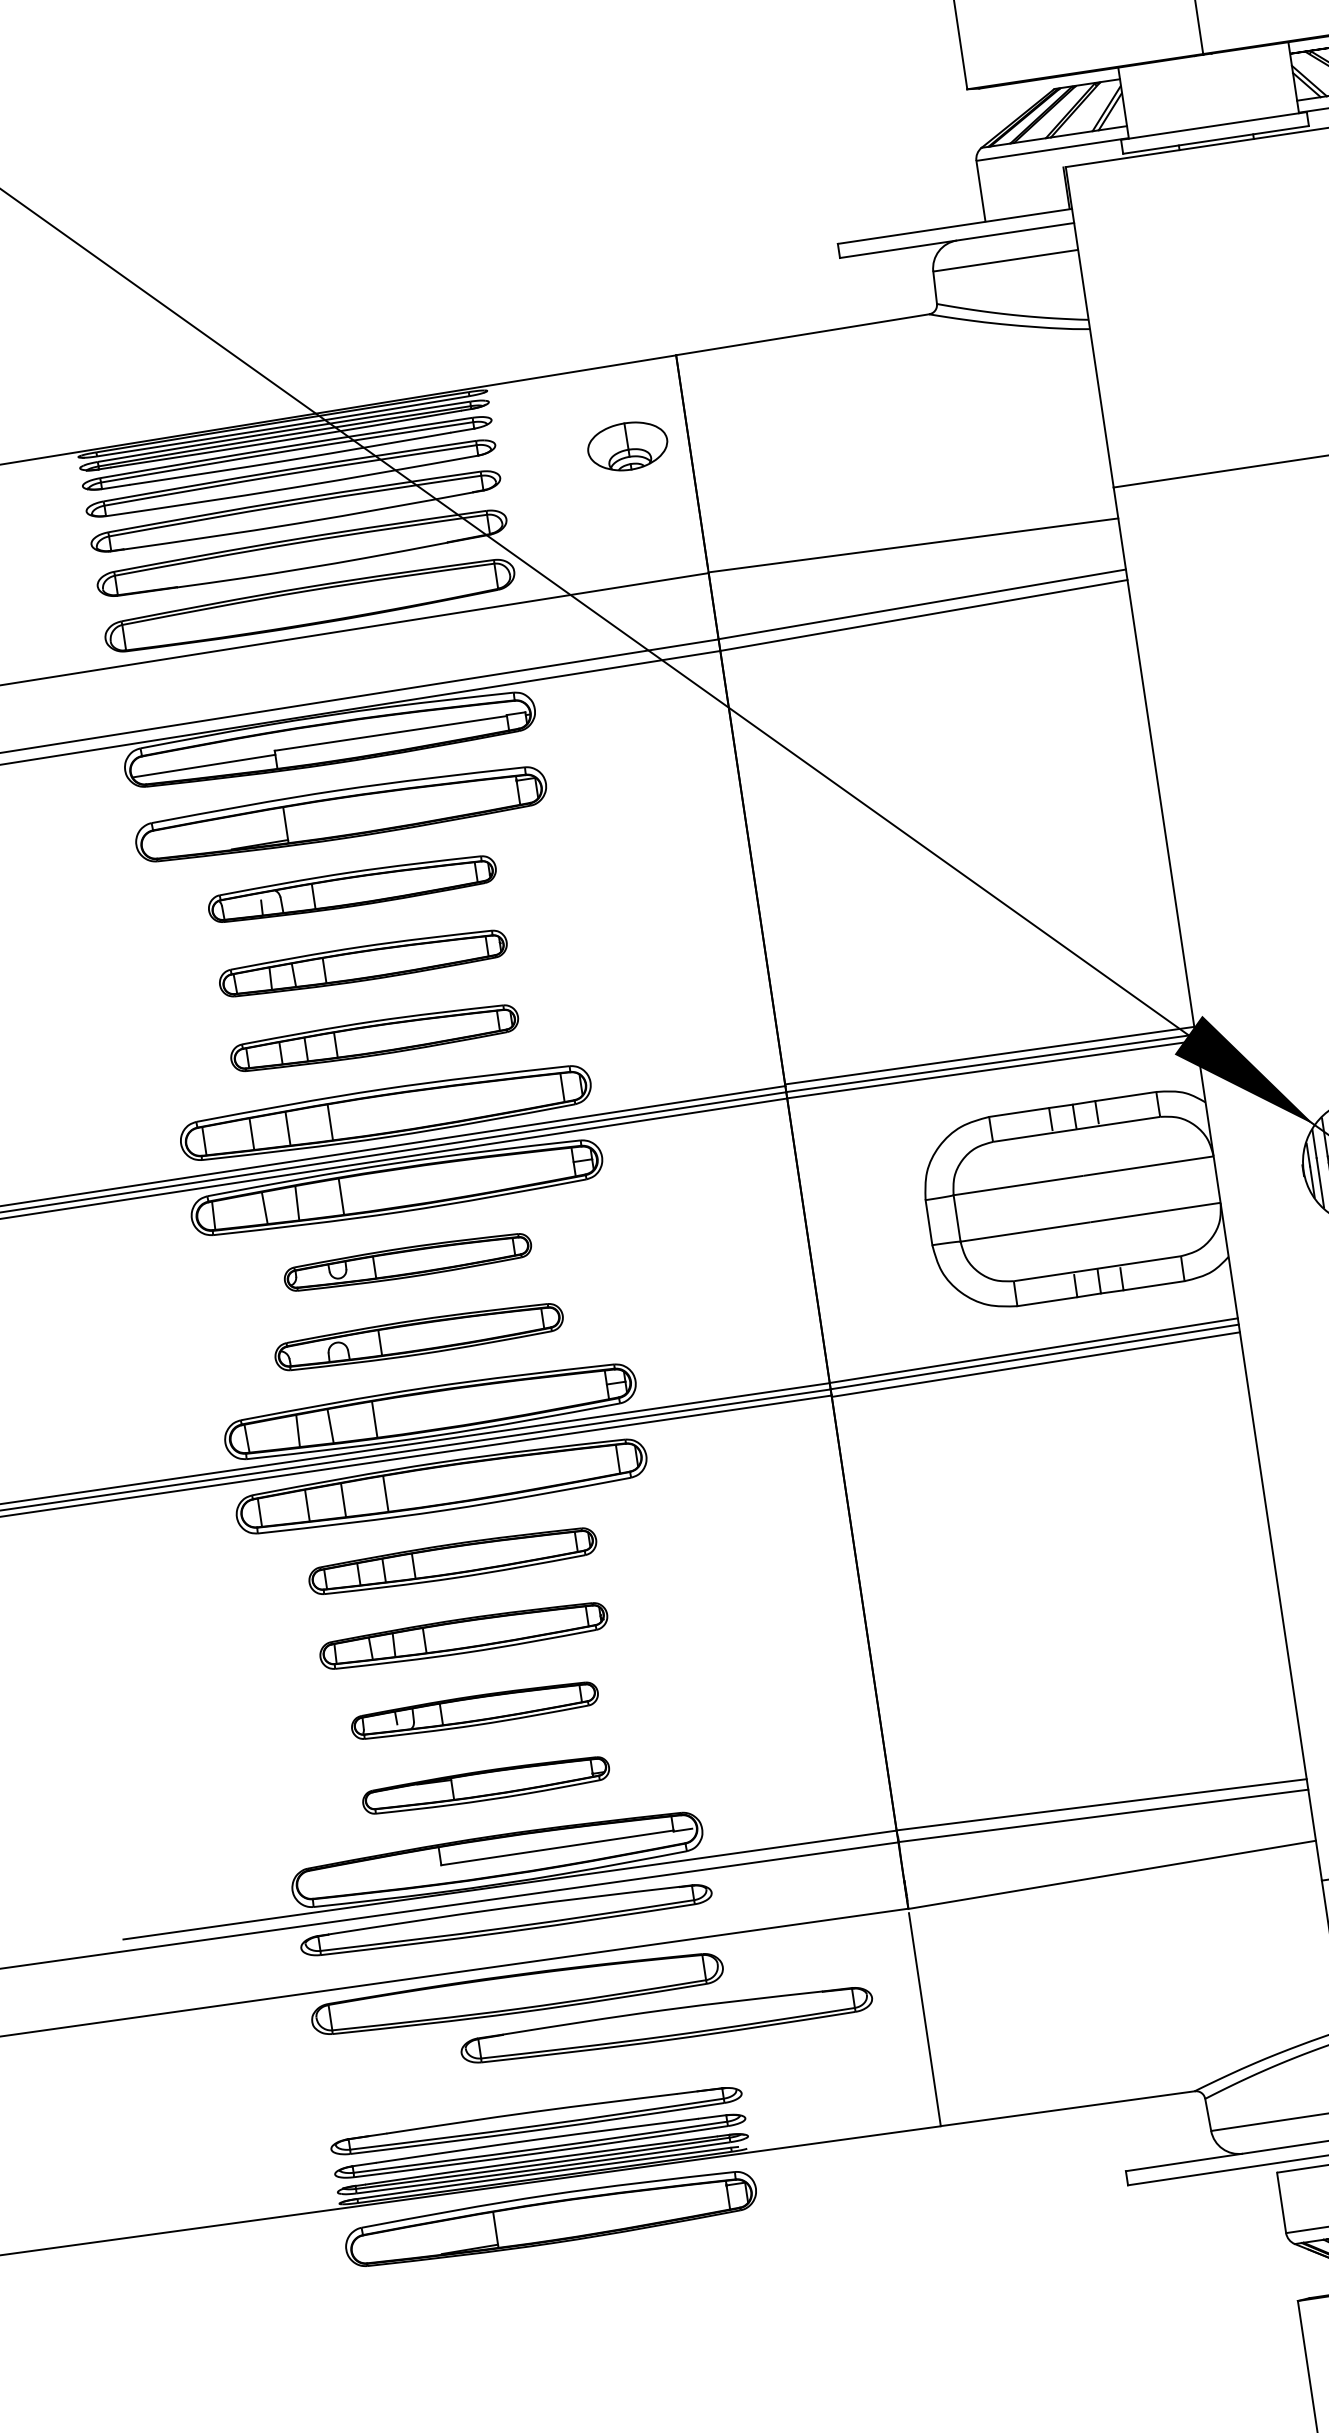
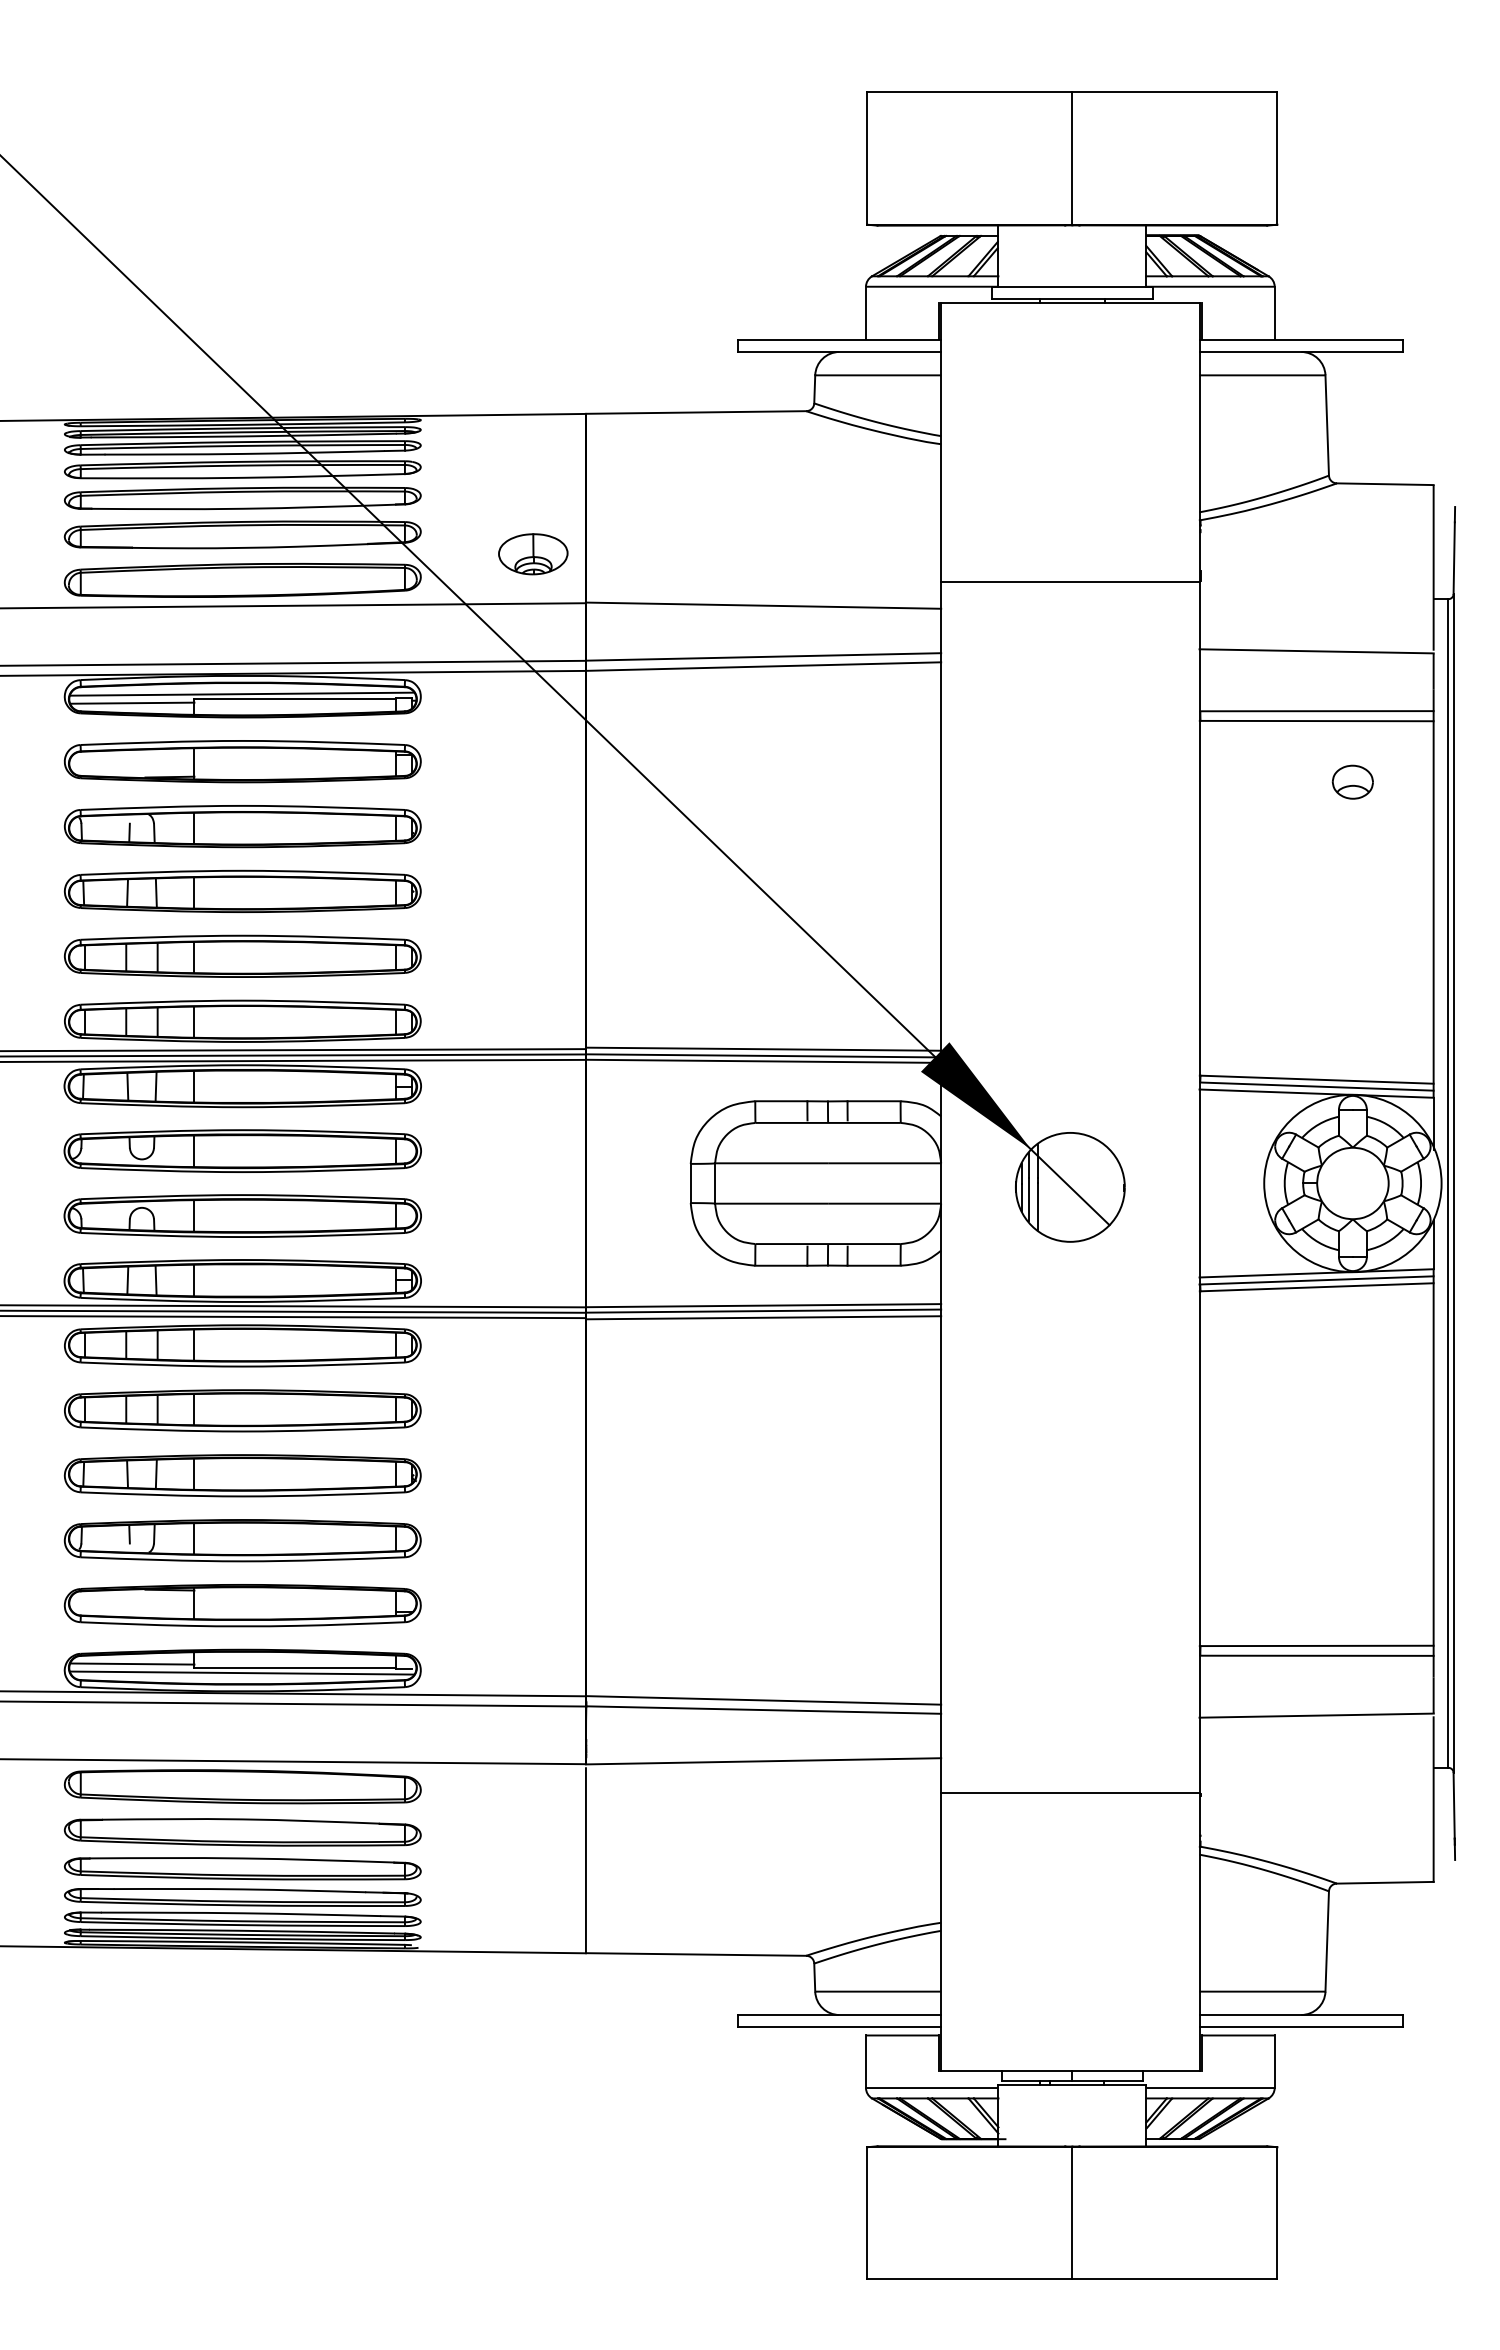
part: (628, 446) -> (533, 554), moved
line: (329, 736) -> (242, 693), added
part: (351, 889) -> (242, 826), size x1.43
part: (362, 962) -> (242, 890), size x1.43
part: (374, 1037) -> (242, 955), size x1.43
part: (407, 1261) -> (242, 1150), size x1.67
part: (418, 1336) -> (242, 1215), size x1.43
part: (452, 1560) -> (242, 1410), size x1.43
part: (463, 1635) -> (242, 1475), size x1.43
part: (474, 1710) -> (242, 1540), size x1.67
part: (485, 1785) -> (242, 1605), size x1.67
line: (497, 1862) -> (242, 1672), added
line: (369, 1870) -> (132, 1663), added
part: (506, 1919) -> (242, 1868), moved
part: (666, 2025) -> (242, 1832), moved
part: (550, 2218) -> (242, 1982), removed

